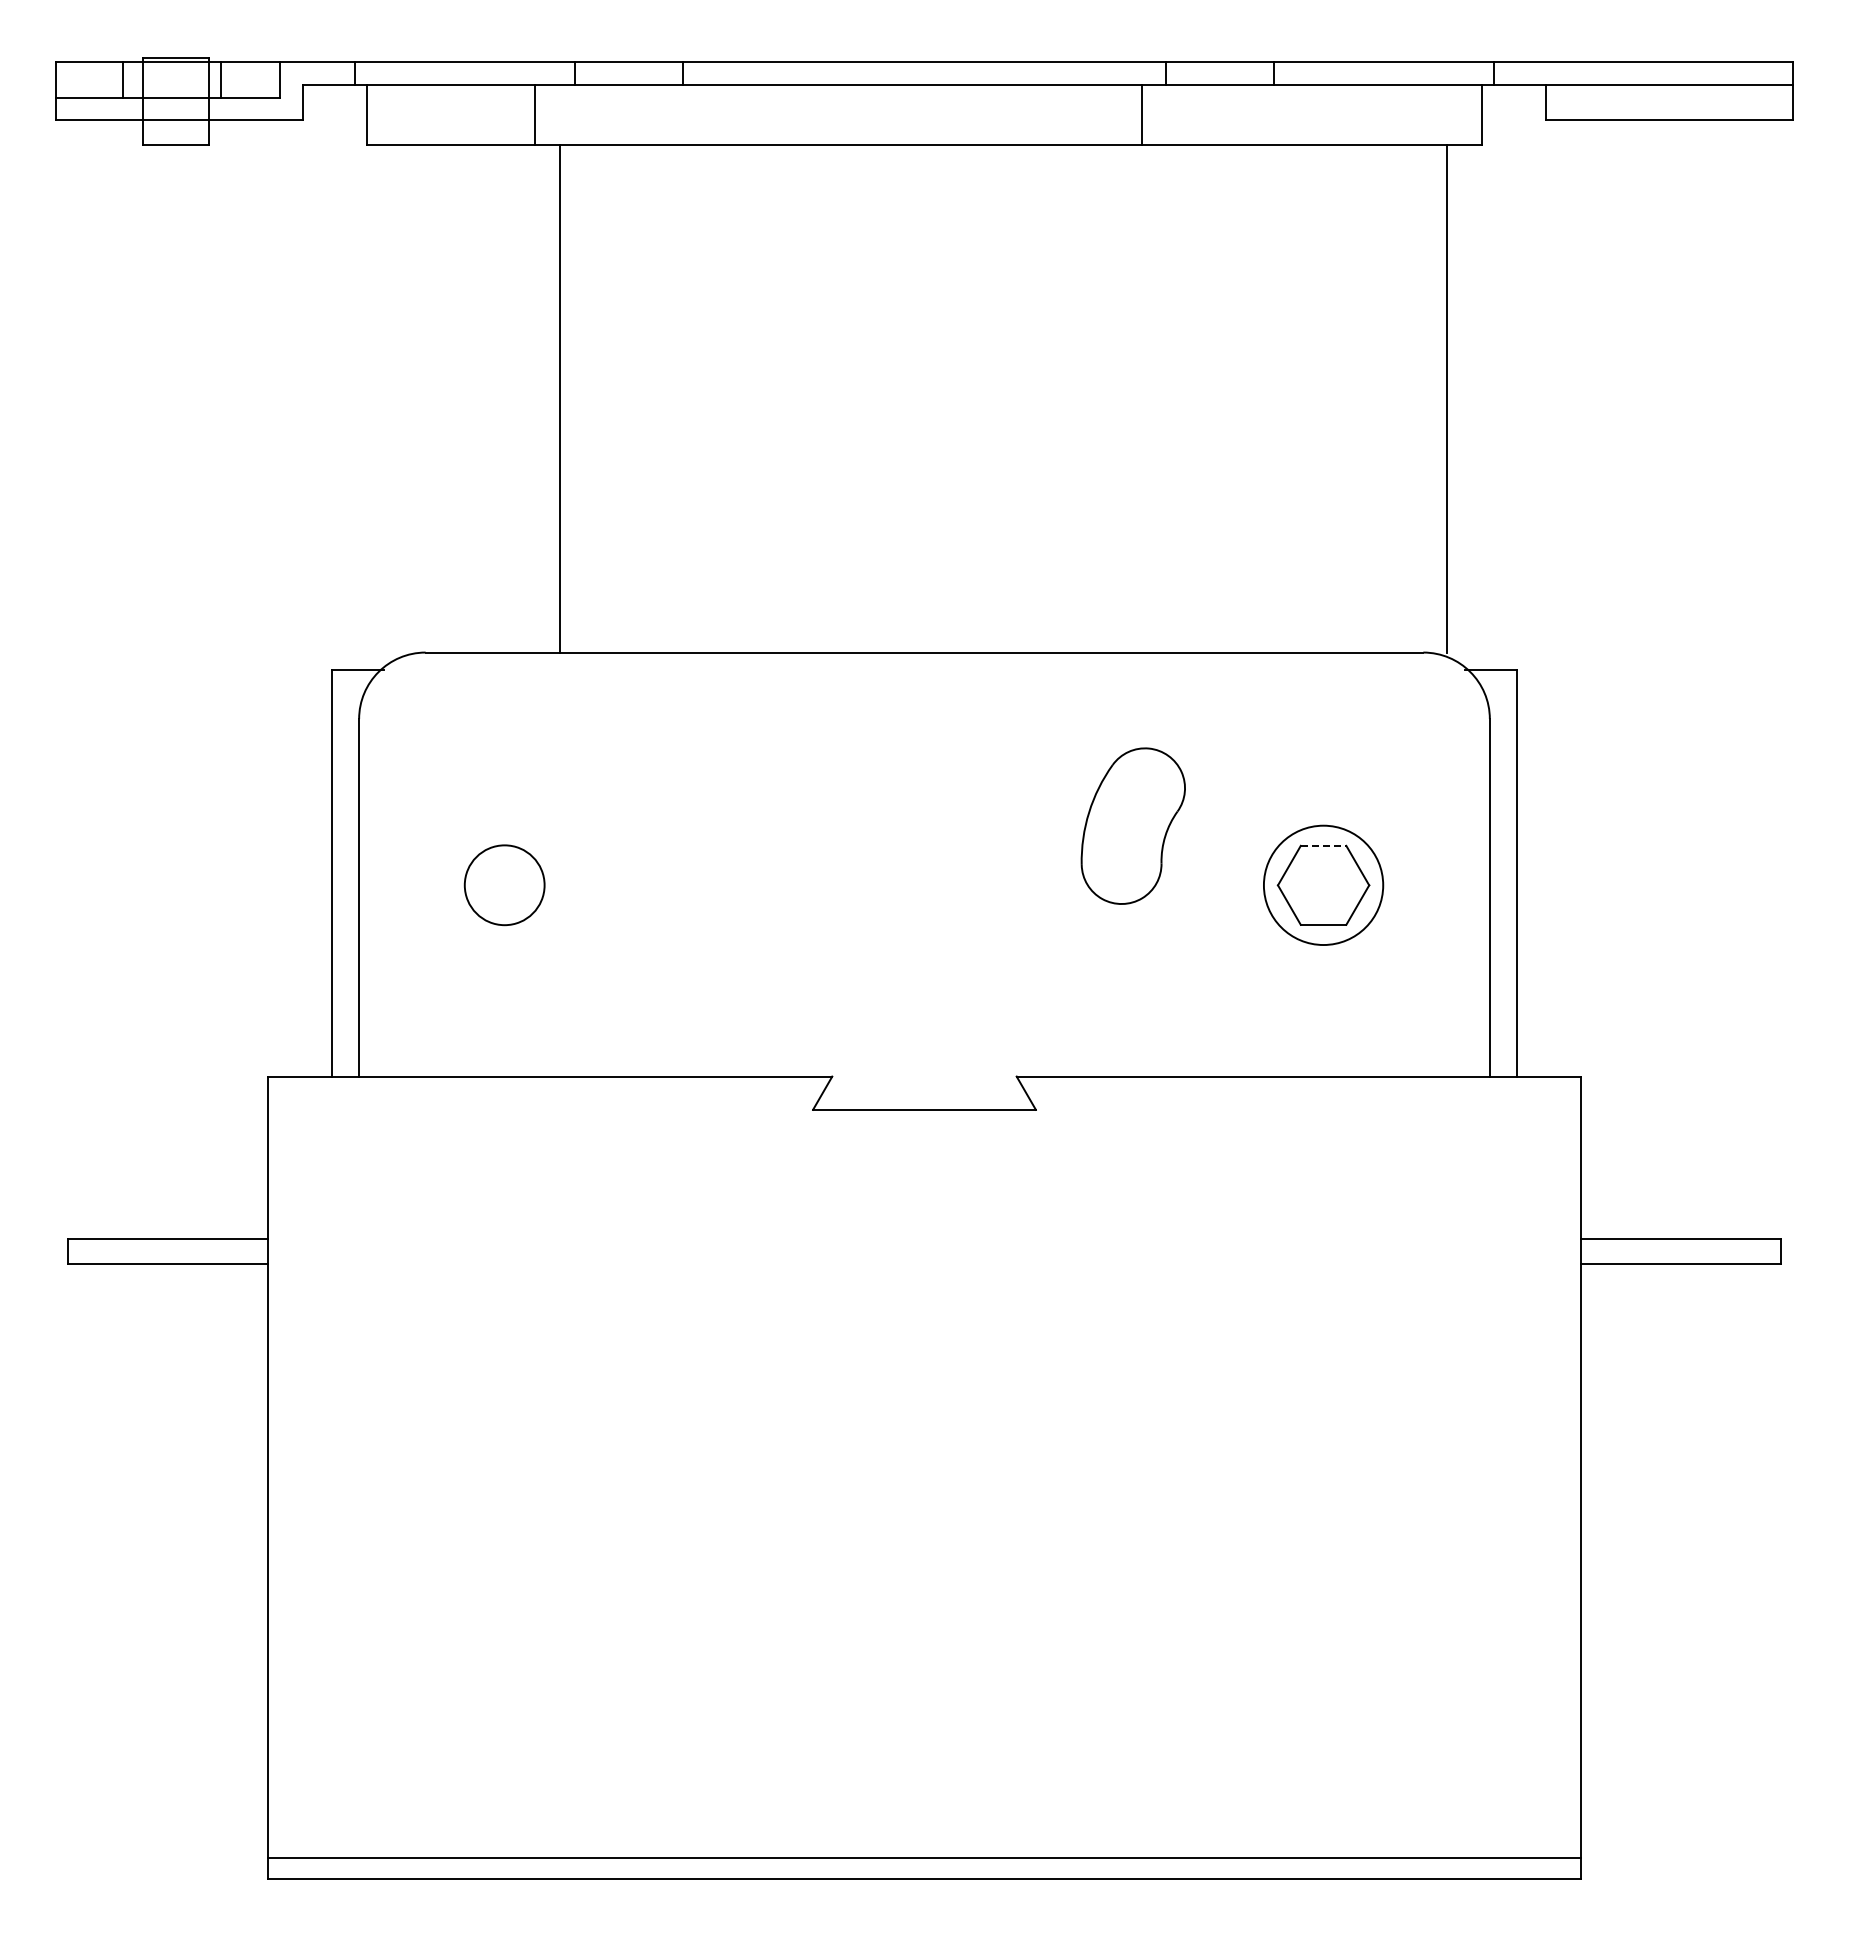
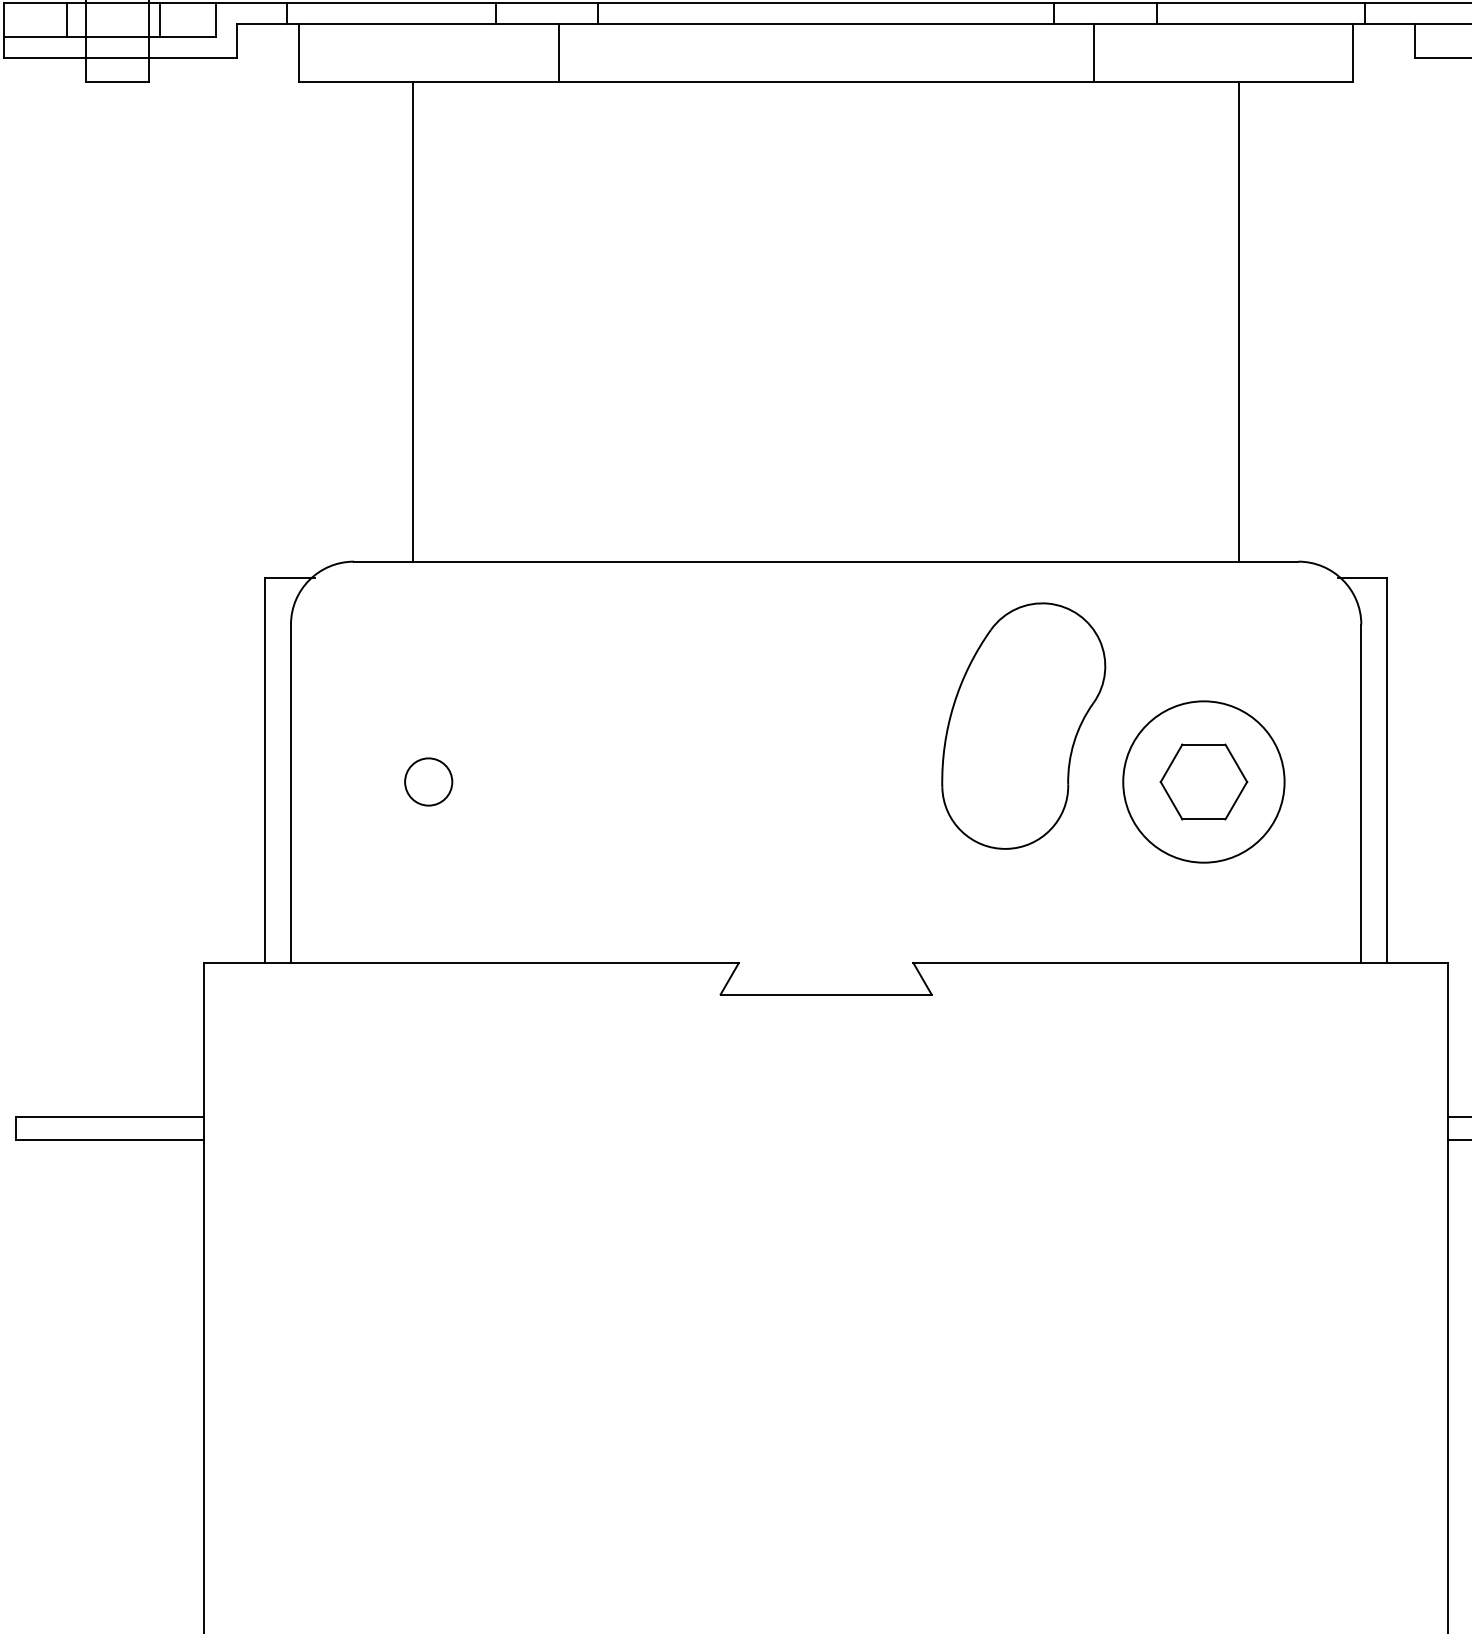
line: (534, 114) -> (558, 52), moved
line: (1142, 114) -> (1094, 52), moved
line: (560, 398) -> (413, 321), moved
line: (1446, 398) -> (1238, 321), moved
part: (1133, 825) -> (1024, 725), size x1.67
line: (1323, 845) -> (1203, 744), dashed -> solid
circle: (504, 885) -> (428, 782), size x0.62
circle: (1323, 885) -> (1203, 782), size x1.43

